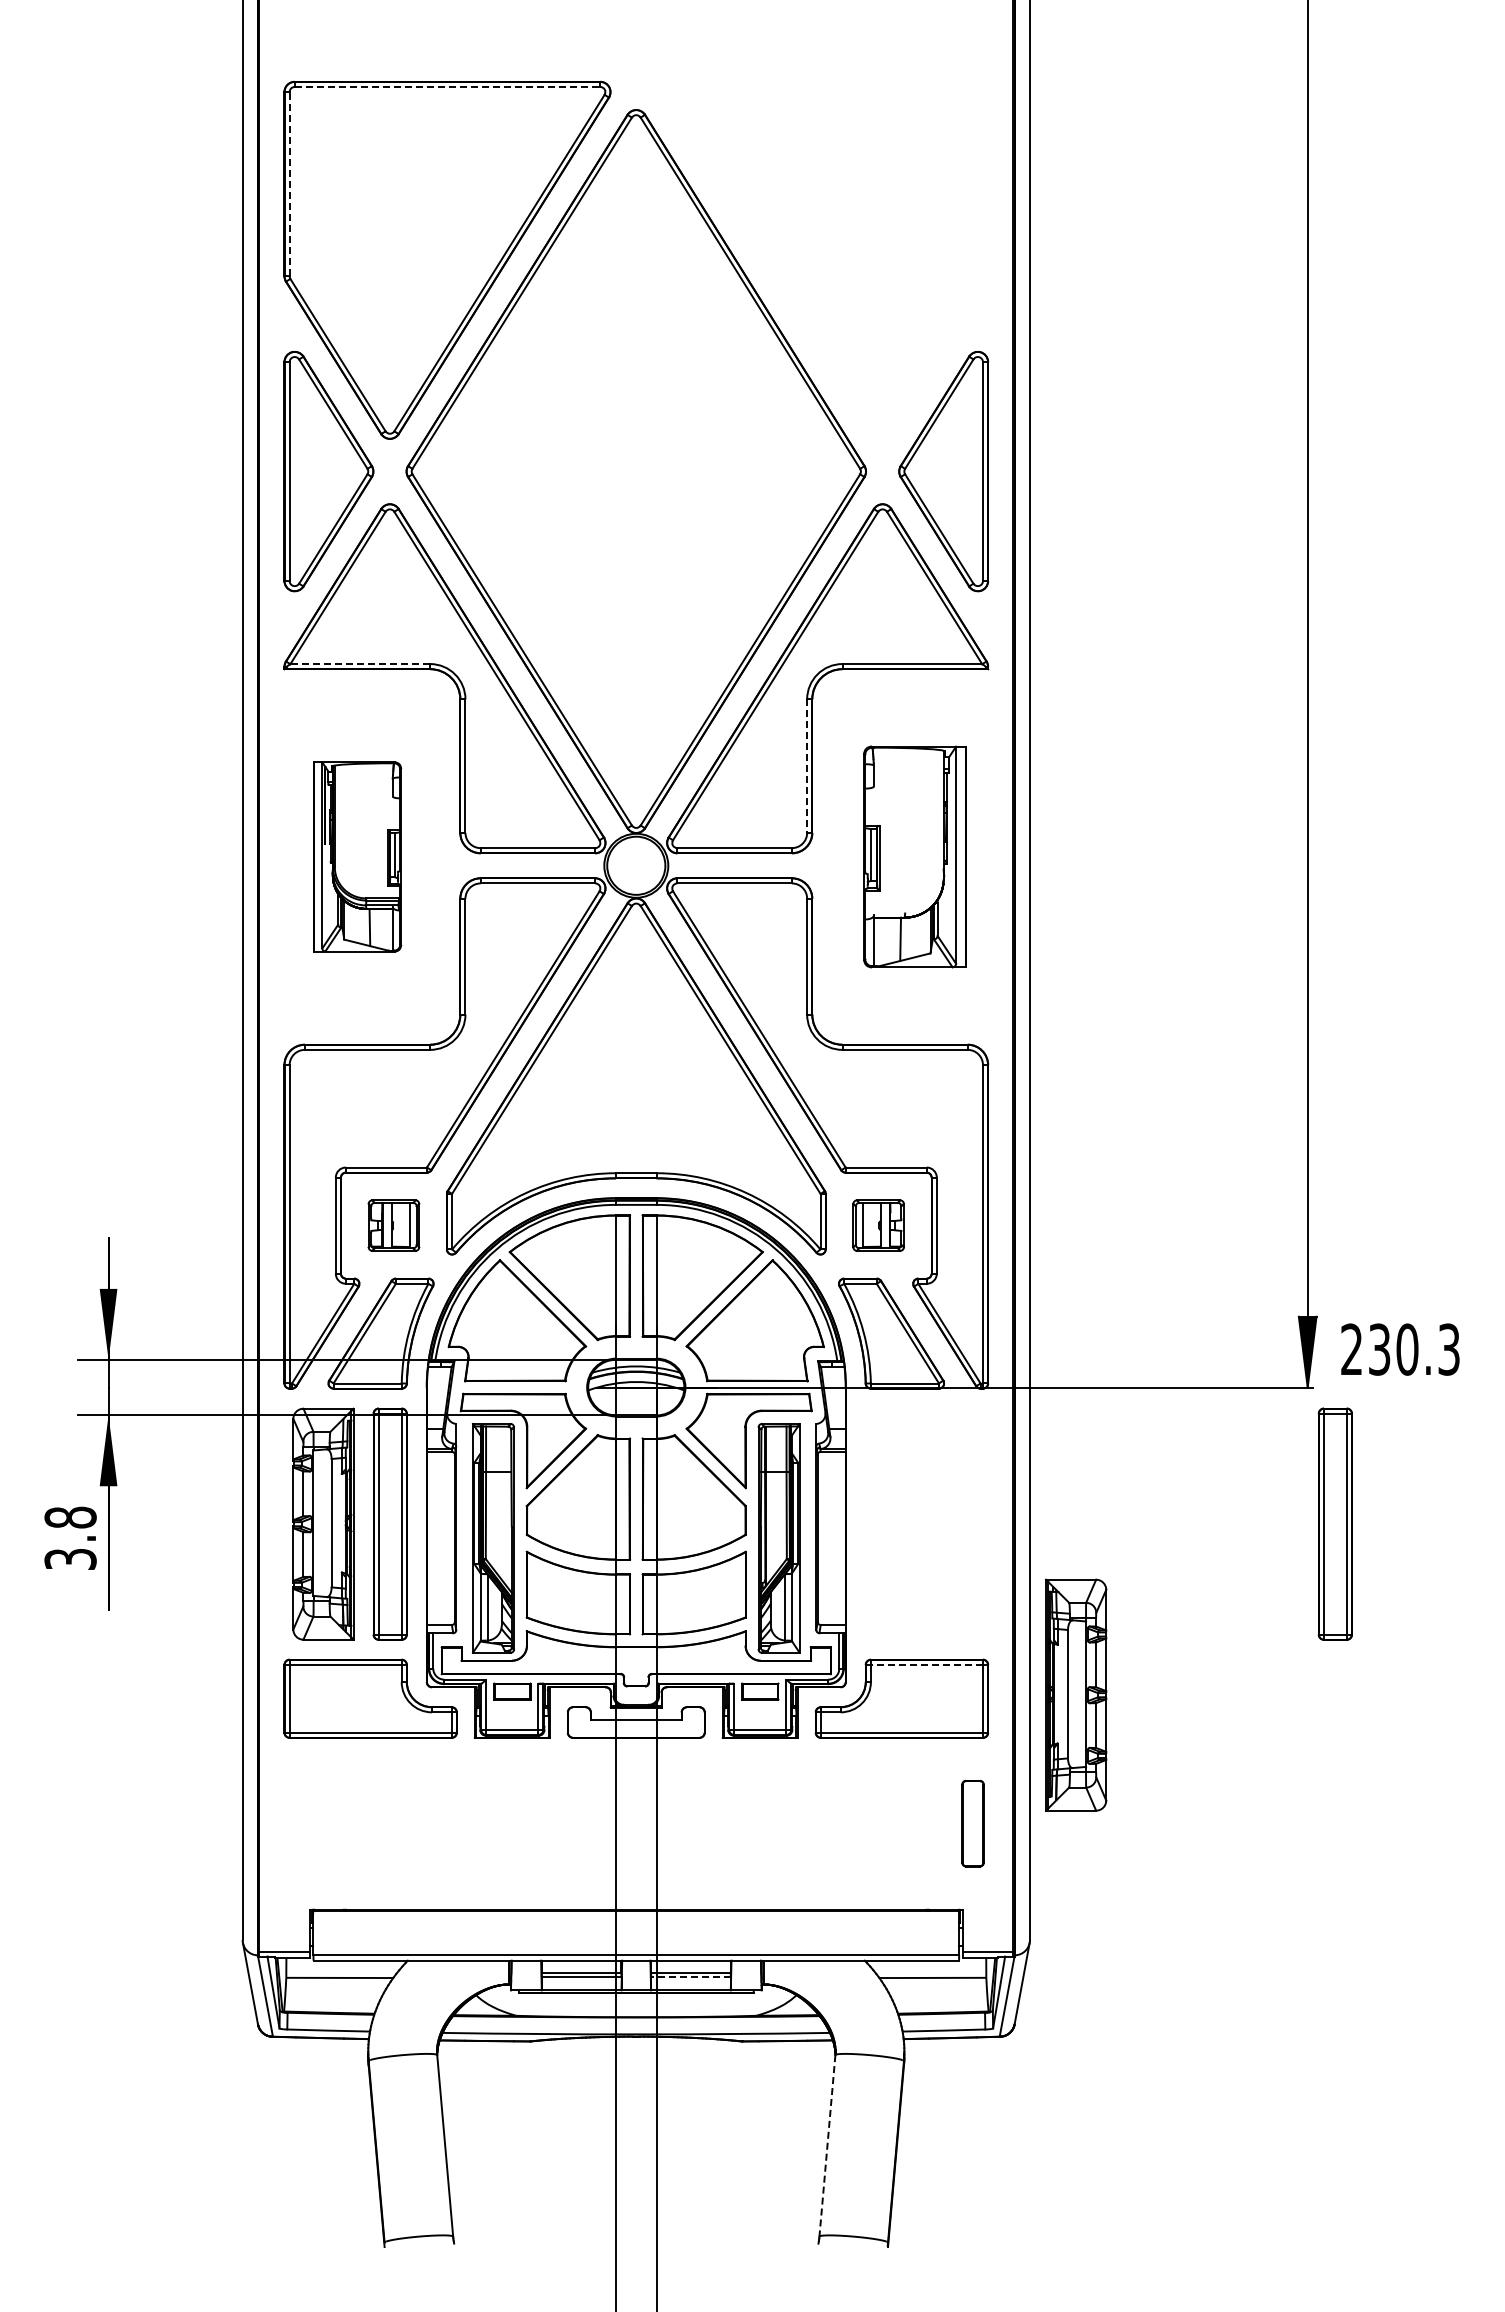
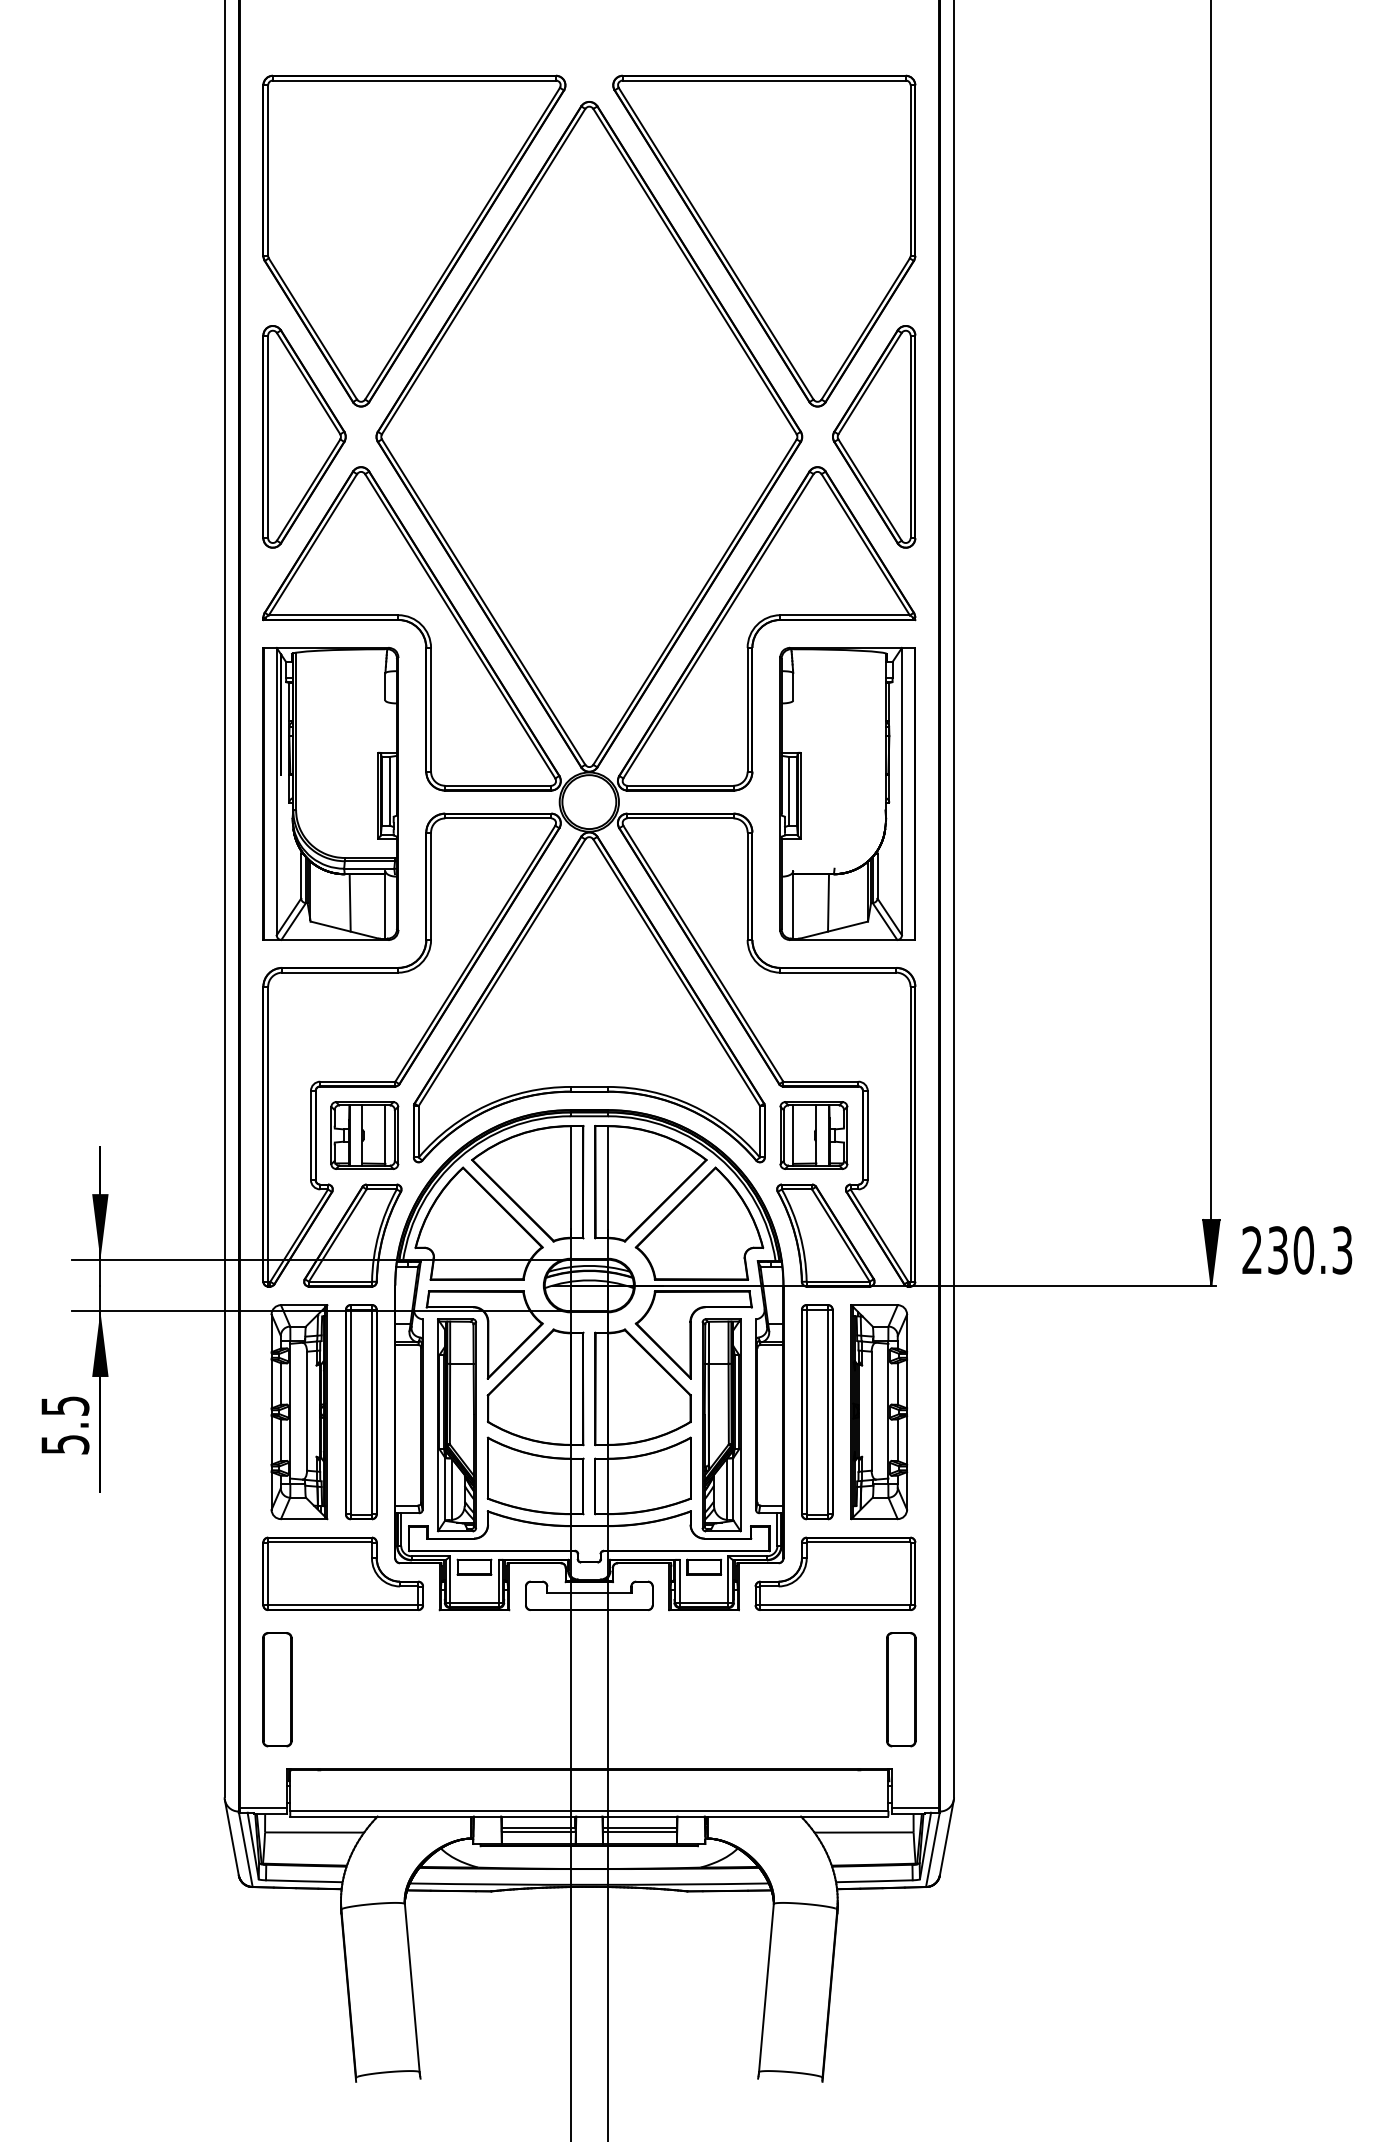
line: (447, 86) -> (414, 80), dashed -> solid
line: (289, 183) -> (268, 169), dashed -> solid
part: (825, 259) -> (764, 240), added
line: (360, 664) -> (333, 615), dashed -> solid
line: (807, 766) -> (747, 710), dashed -> solid
part: (357, 856) -> (331, 793), size x1.67
part: (914, 856) -> (847, 793), size x1.43
part: (393, 1225) -> (364, 1135), size x1.43
part: (878, 1225) -> (813, 1135), size x1.43
part: (1334, 1523) -> (816, 1411), moved
text: (70, 1537) -> (65, 1424), 3.8 -> 5.5
line: (926, 1664) -> (858, 1542), dashed -> solid
part: (1076, 1694) -> (879, 1411), moved
part: (299, 1823) -> (277, 1689), added
part: (972, 1823) -> (900, 1689), size x1.43
line: (690, 1977) -> (639, 1832), dashed -> solid
line: (827, 2146) -> (766, 1988), dashed -> solid

